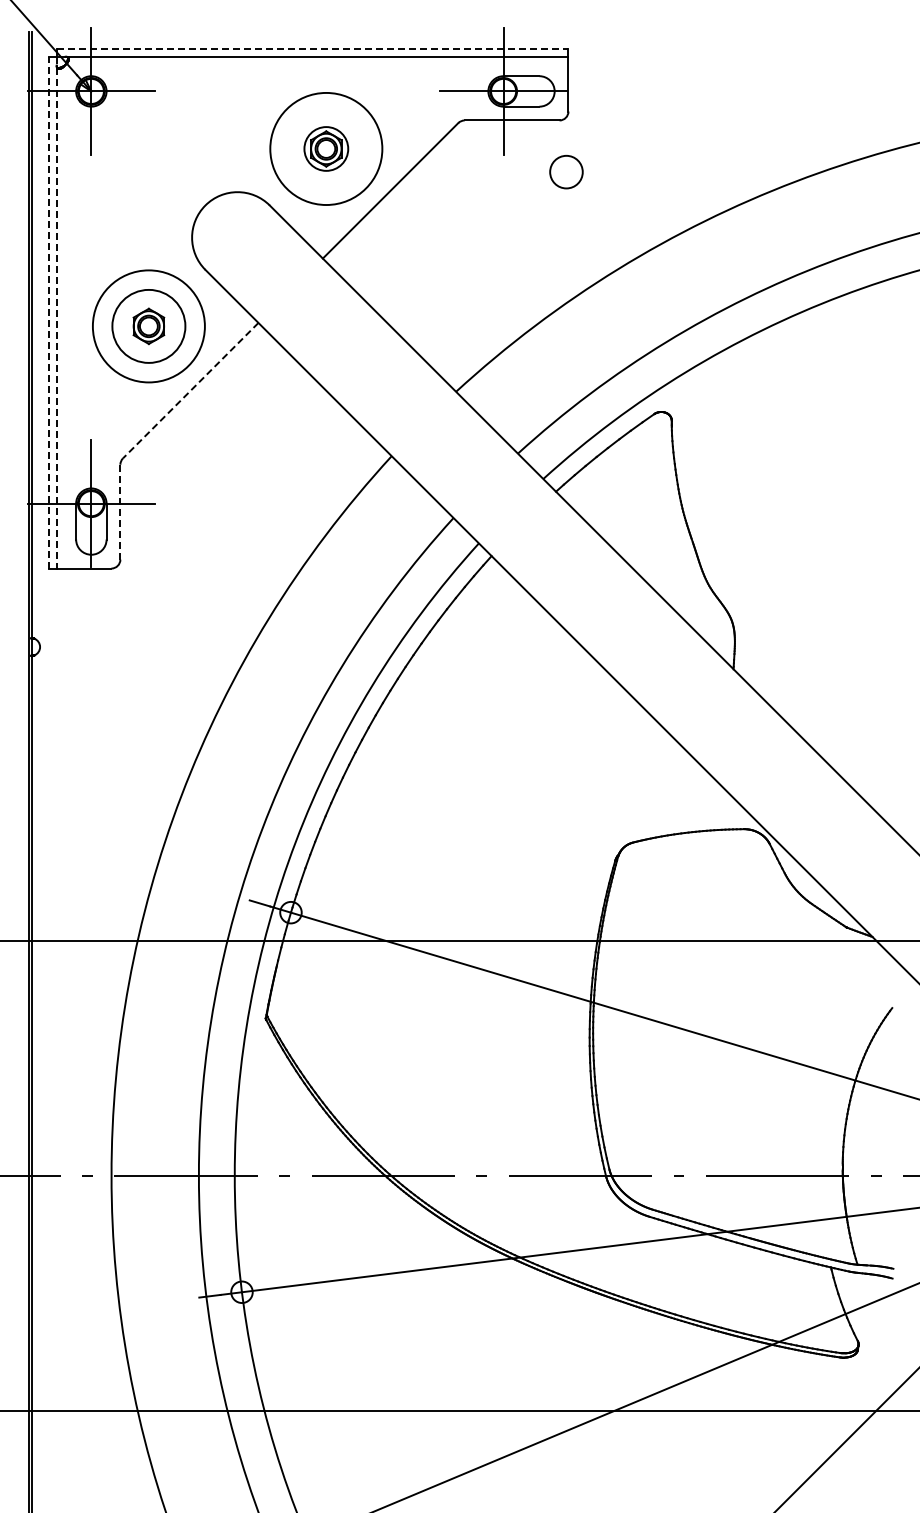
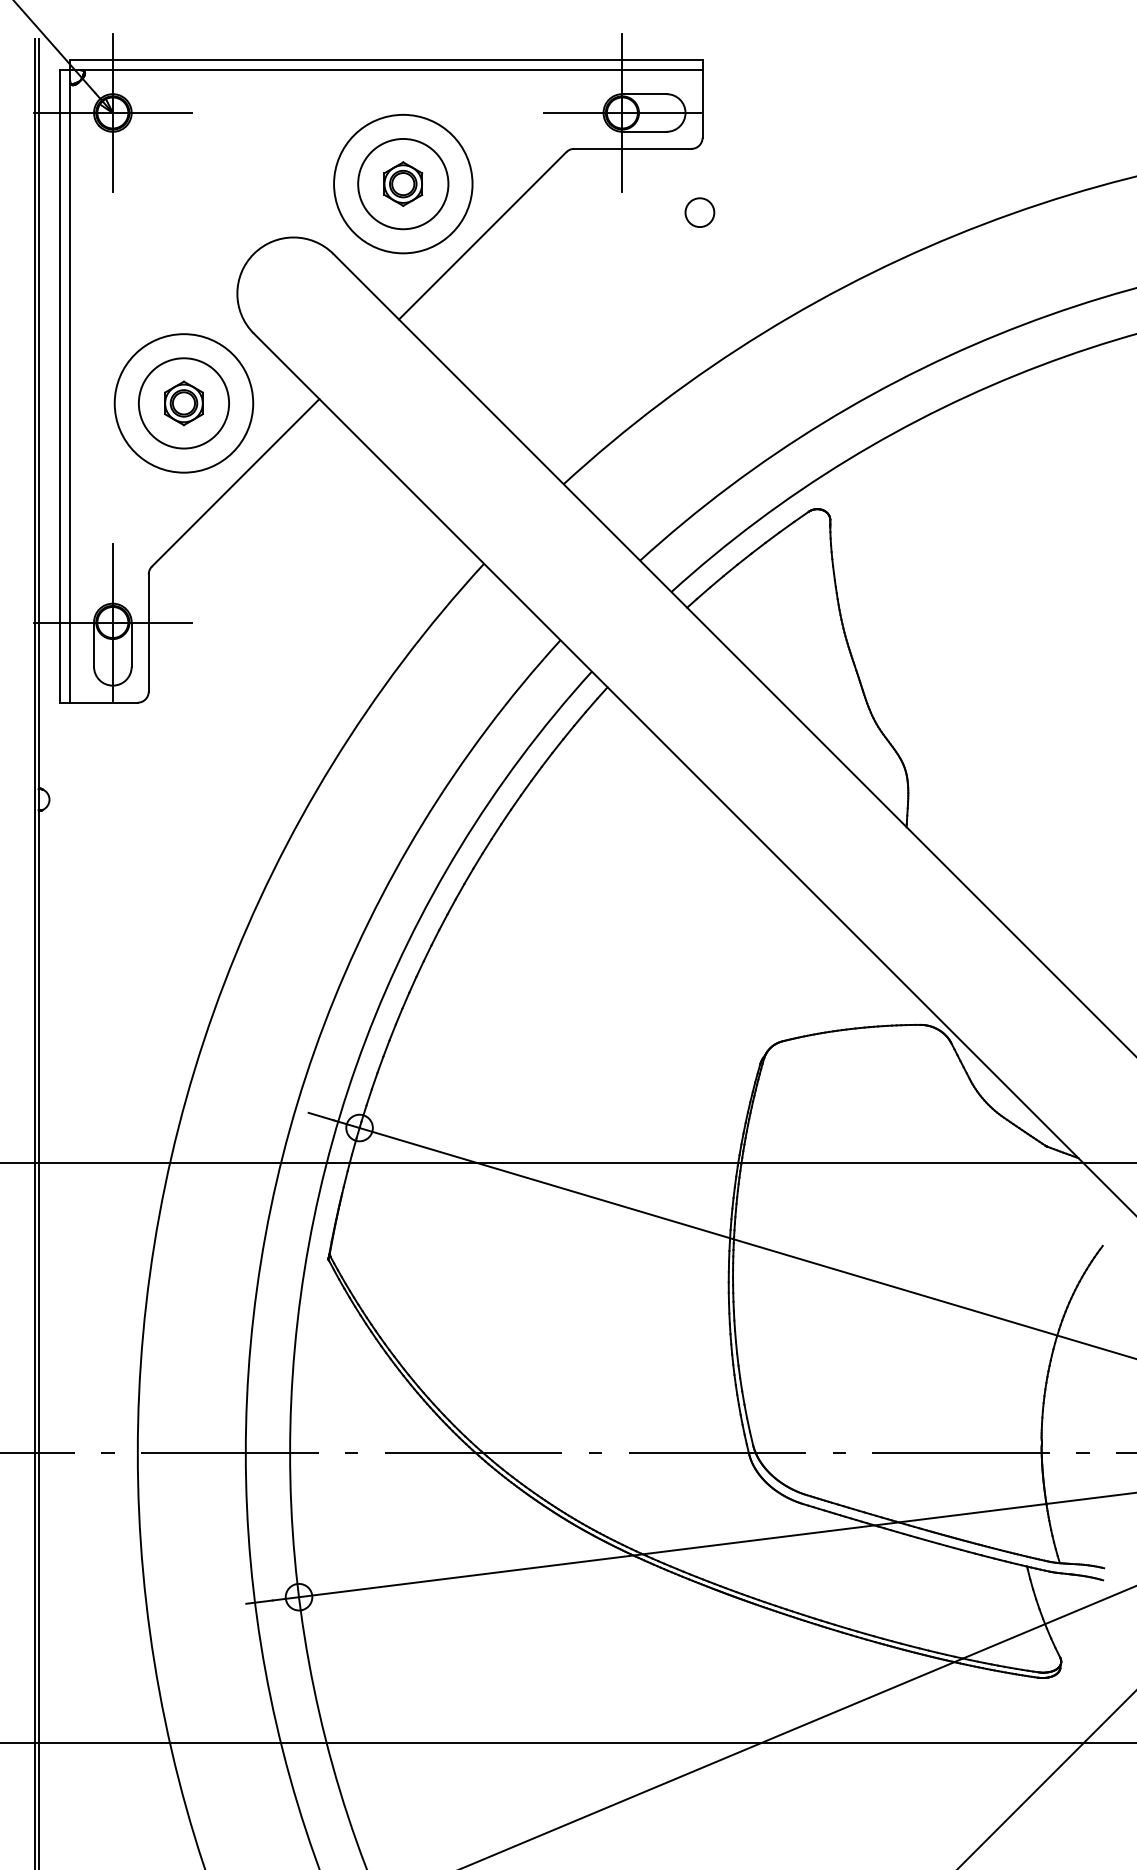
line: (312, 48) -> (386, 59), dashed -> solid
circle: (325, 148) -> (402, 183), size x1.67
circle: (565, 171) -> (698, 211), size x0.71
line: (48, 312) -> (59, 386), dashed -> solid
line: (56, 312) -> (69, 386), dashed -> solid
line: (190, 390) -> (235, 482), dashed -> solid
line: (120, 511) -> (148, 632), dashed -> solid

